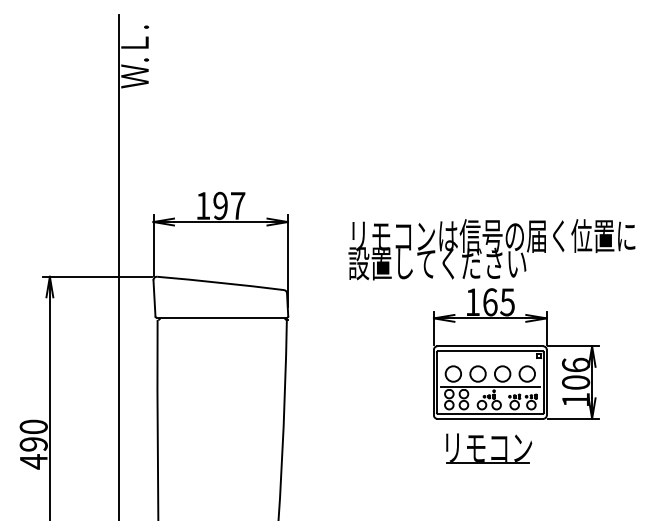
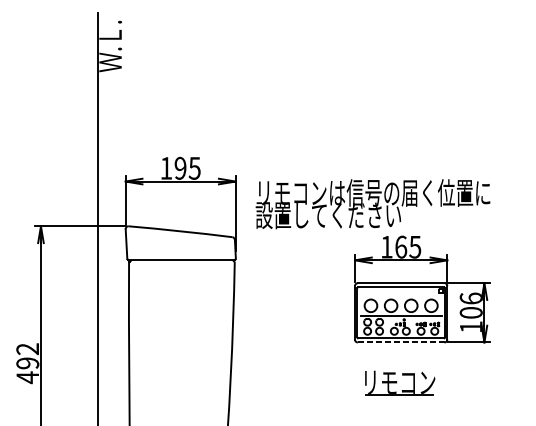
text: (237, 206) -> (194, 168), 197 -> 195
text: (491, 249) -> (372, 204), moved
line: (490, 418) -> (401, 342), solid -> dashed
text: (33, 426) -> (27, 348), 490 -> 492
part: (489, 448) -> (400, 383), moved

